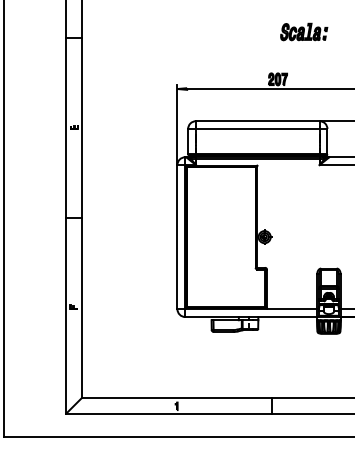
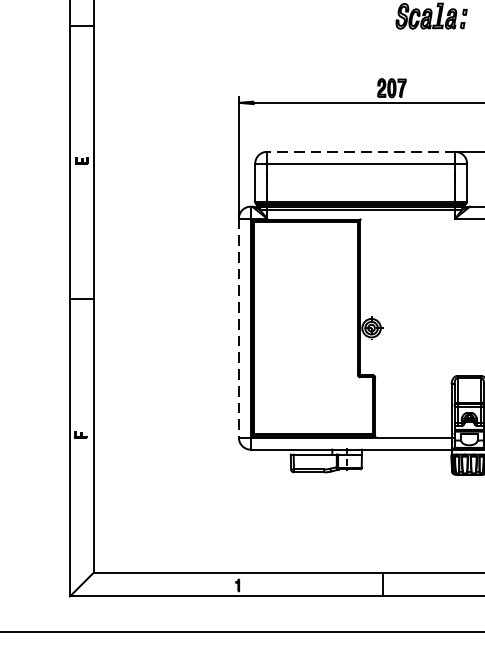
line: (257, 121) -> (360, 152), solid -> dashed
line: (177, 237) -> (239, 328), solid -> dashed

